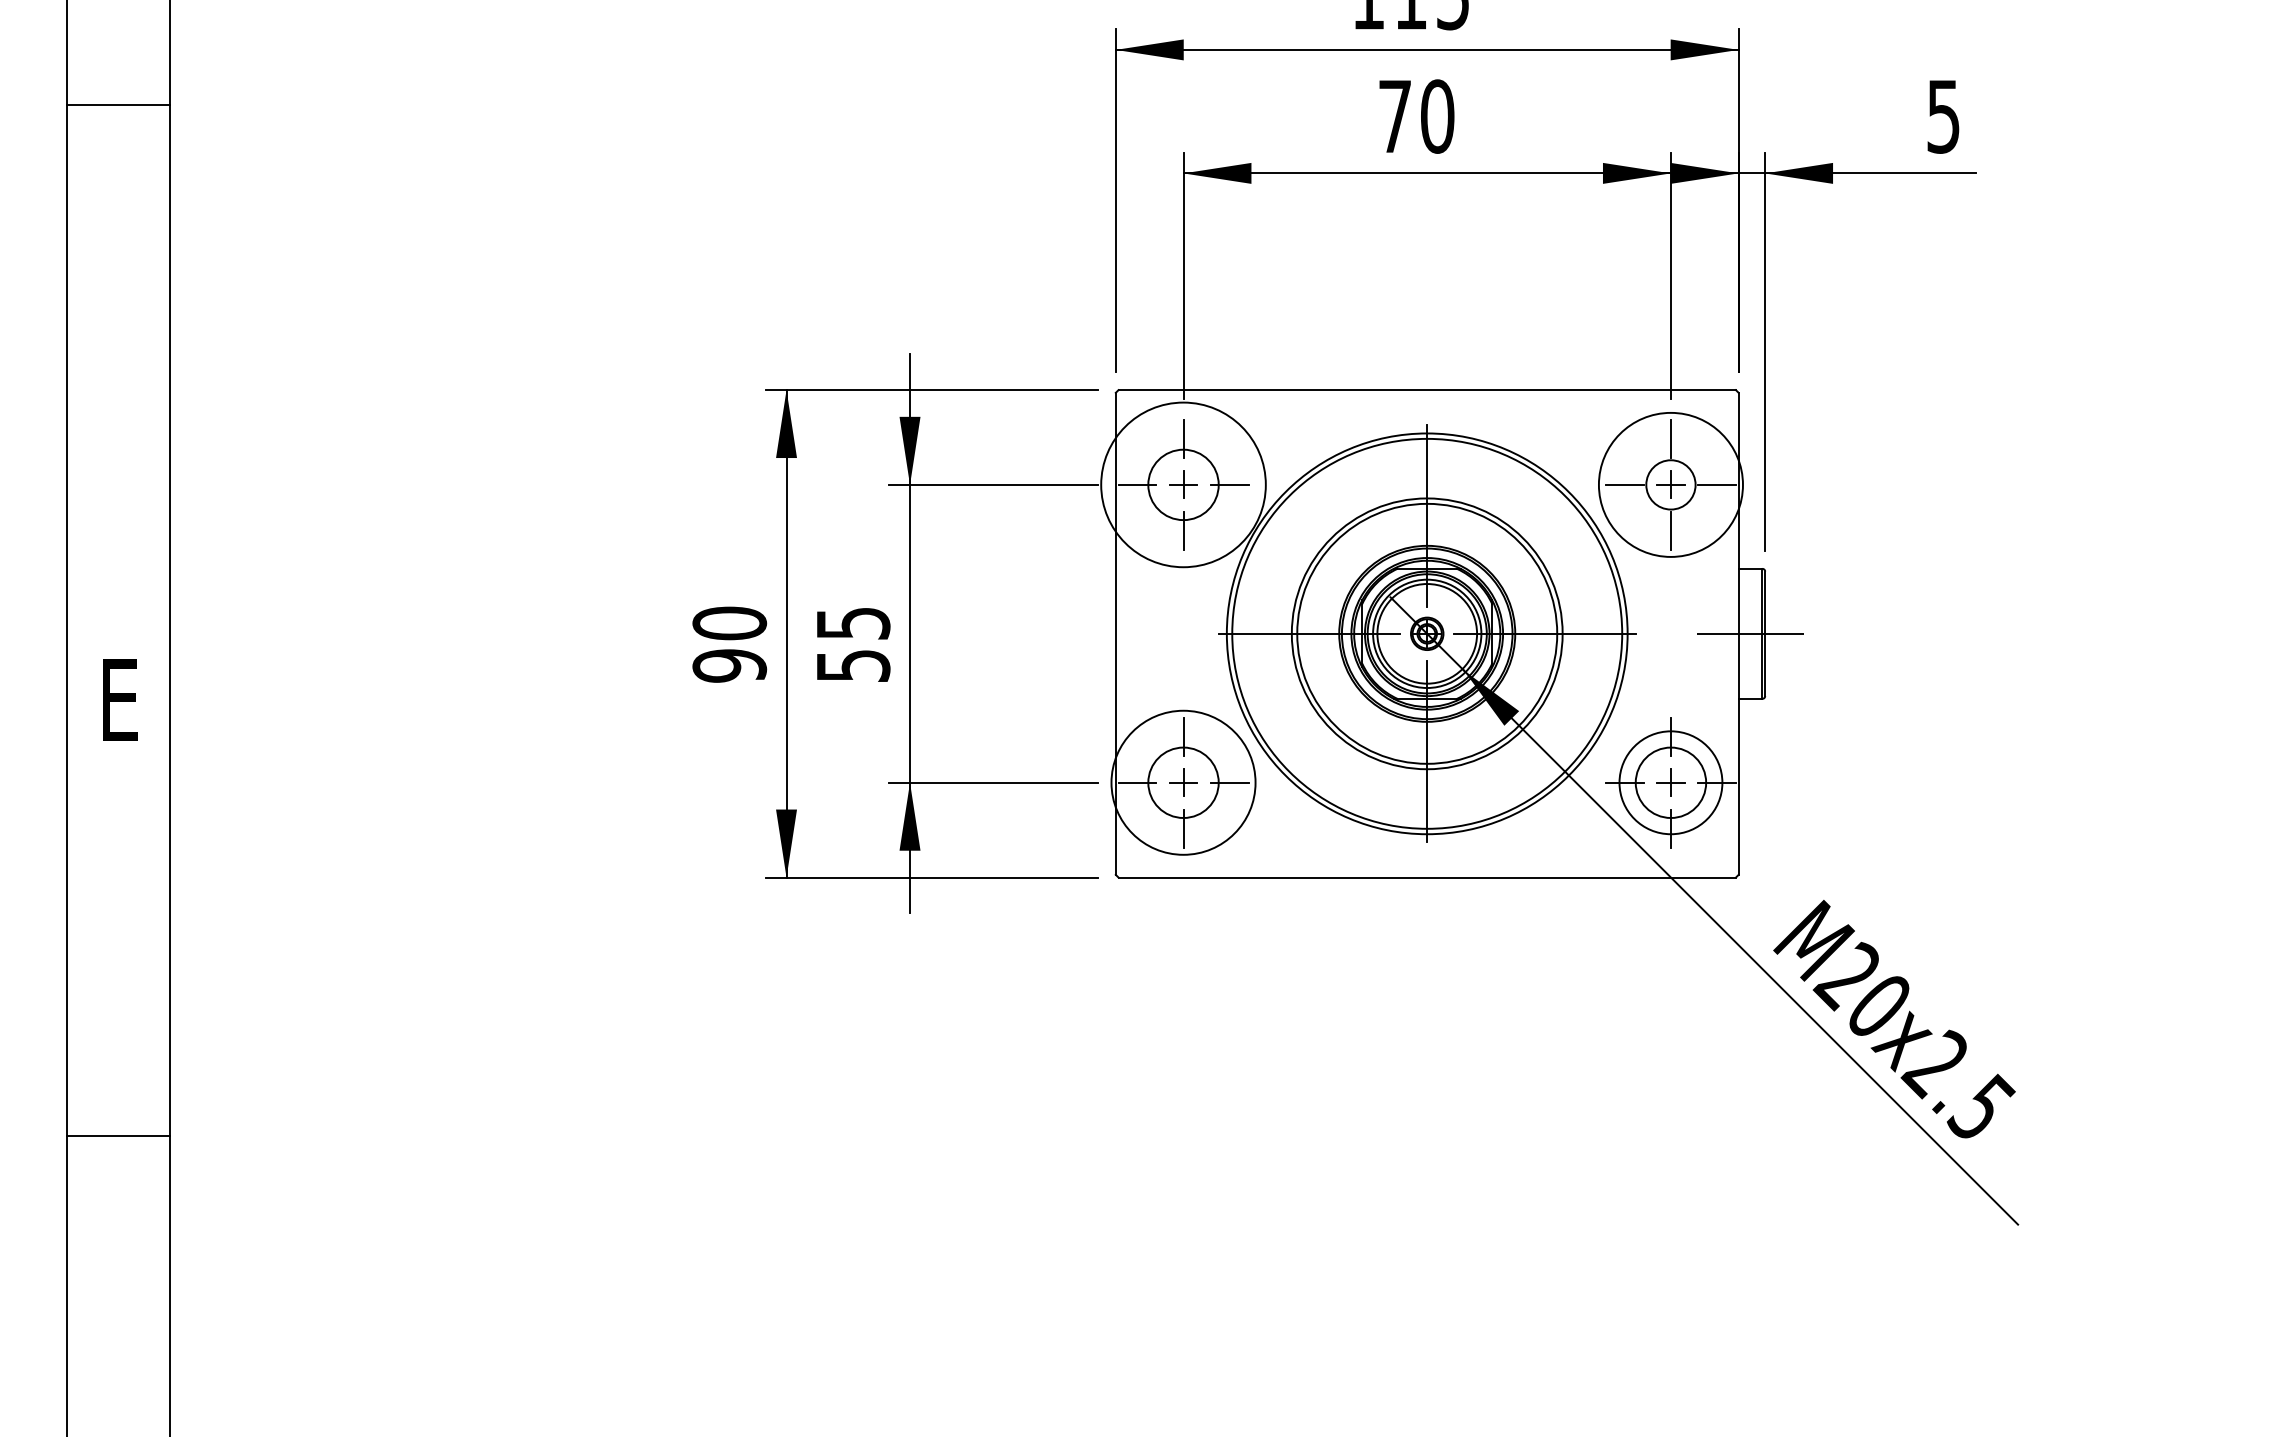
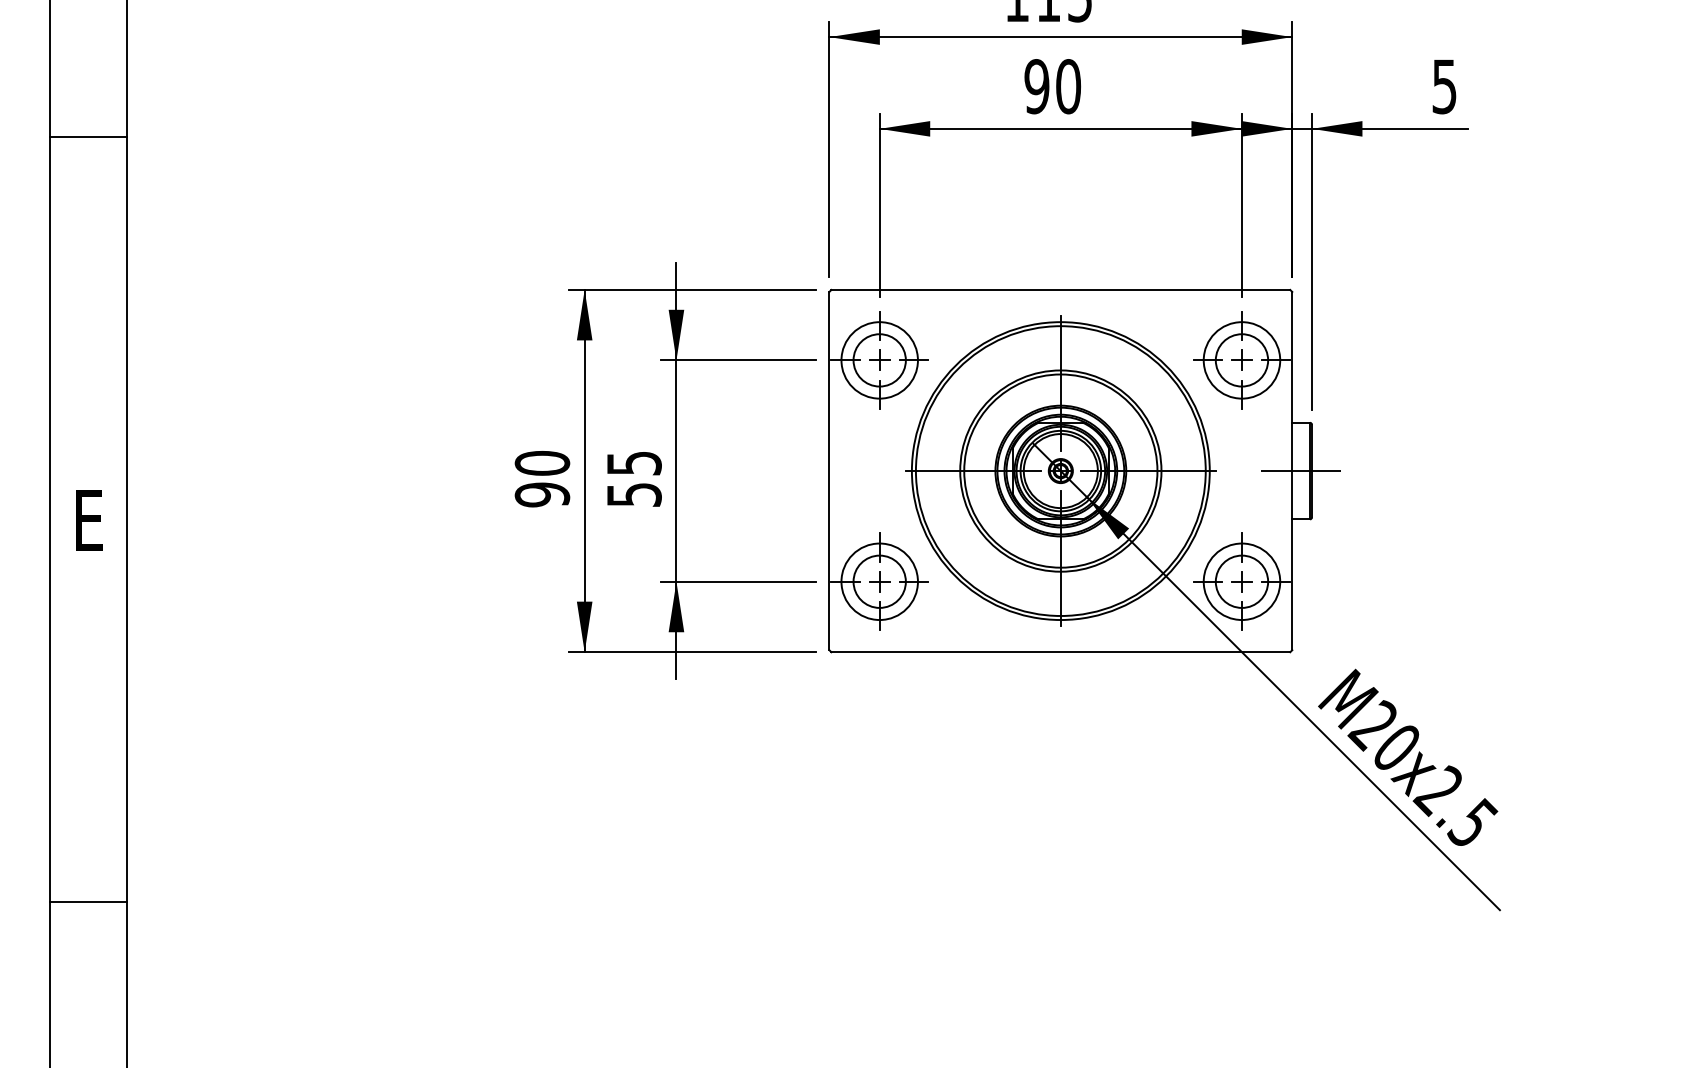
line: (118, 104) -> (88, 137), moved
text: (1394, 116) -> (1036, 86), 70 -> 90
circle: (1183, 484) -> (879, 360), size x0.62
circle: (1670, 484) -> (1241, 360), size x0.71
circle: (1670, 484) -> (1241, 360), size x1.43
circle: (1183, 782) -> (879, 581), size x0.71
line: (118, 1135) -> (88, 901), moved

